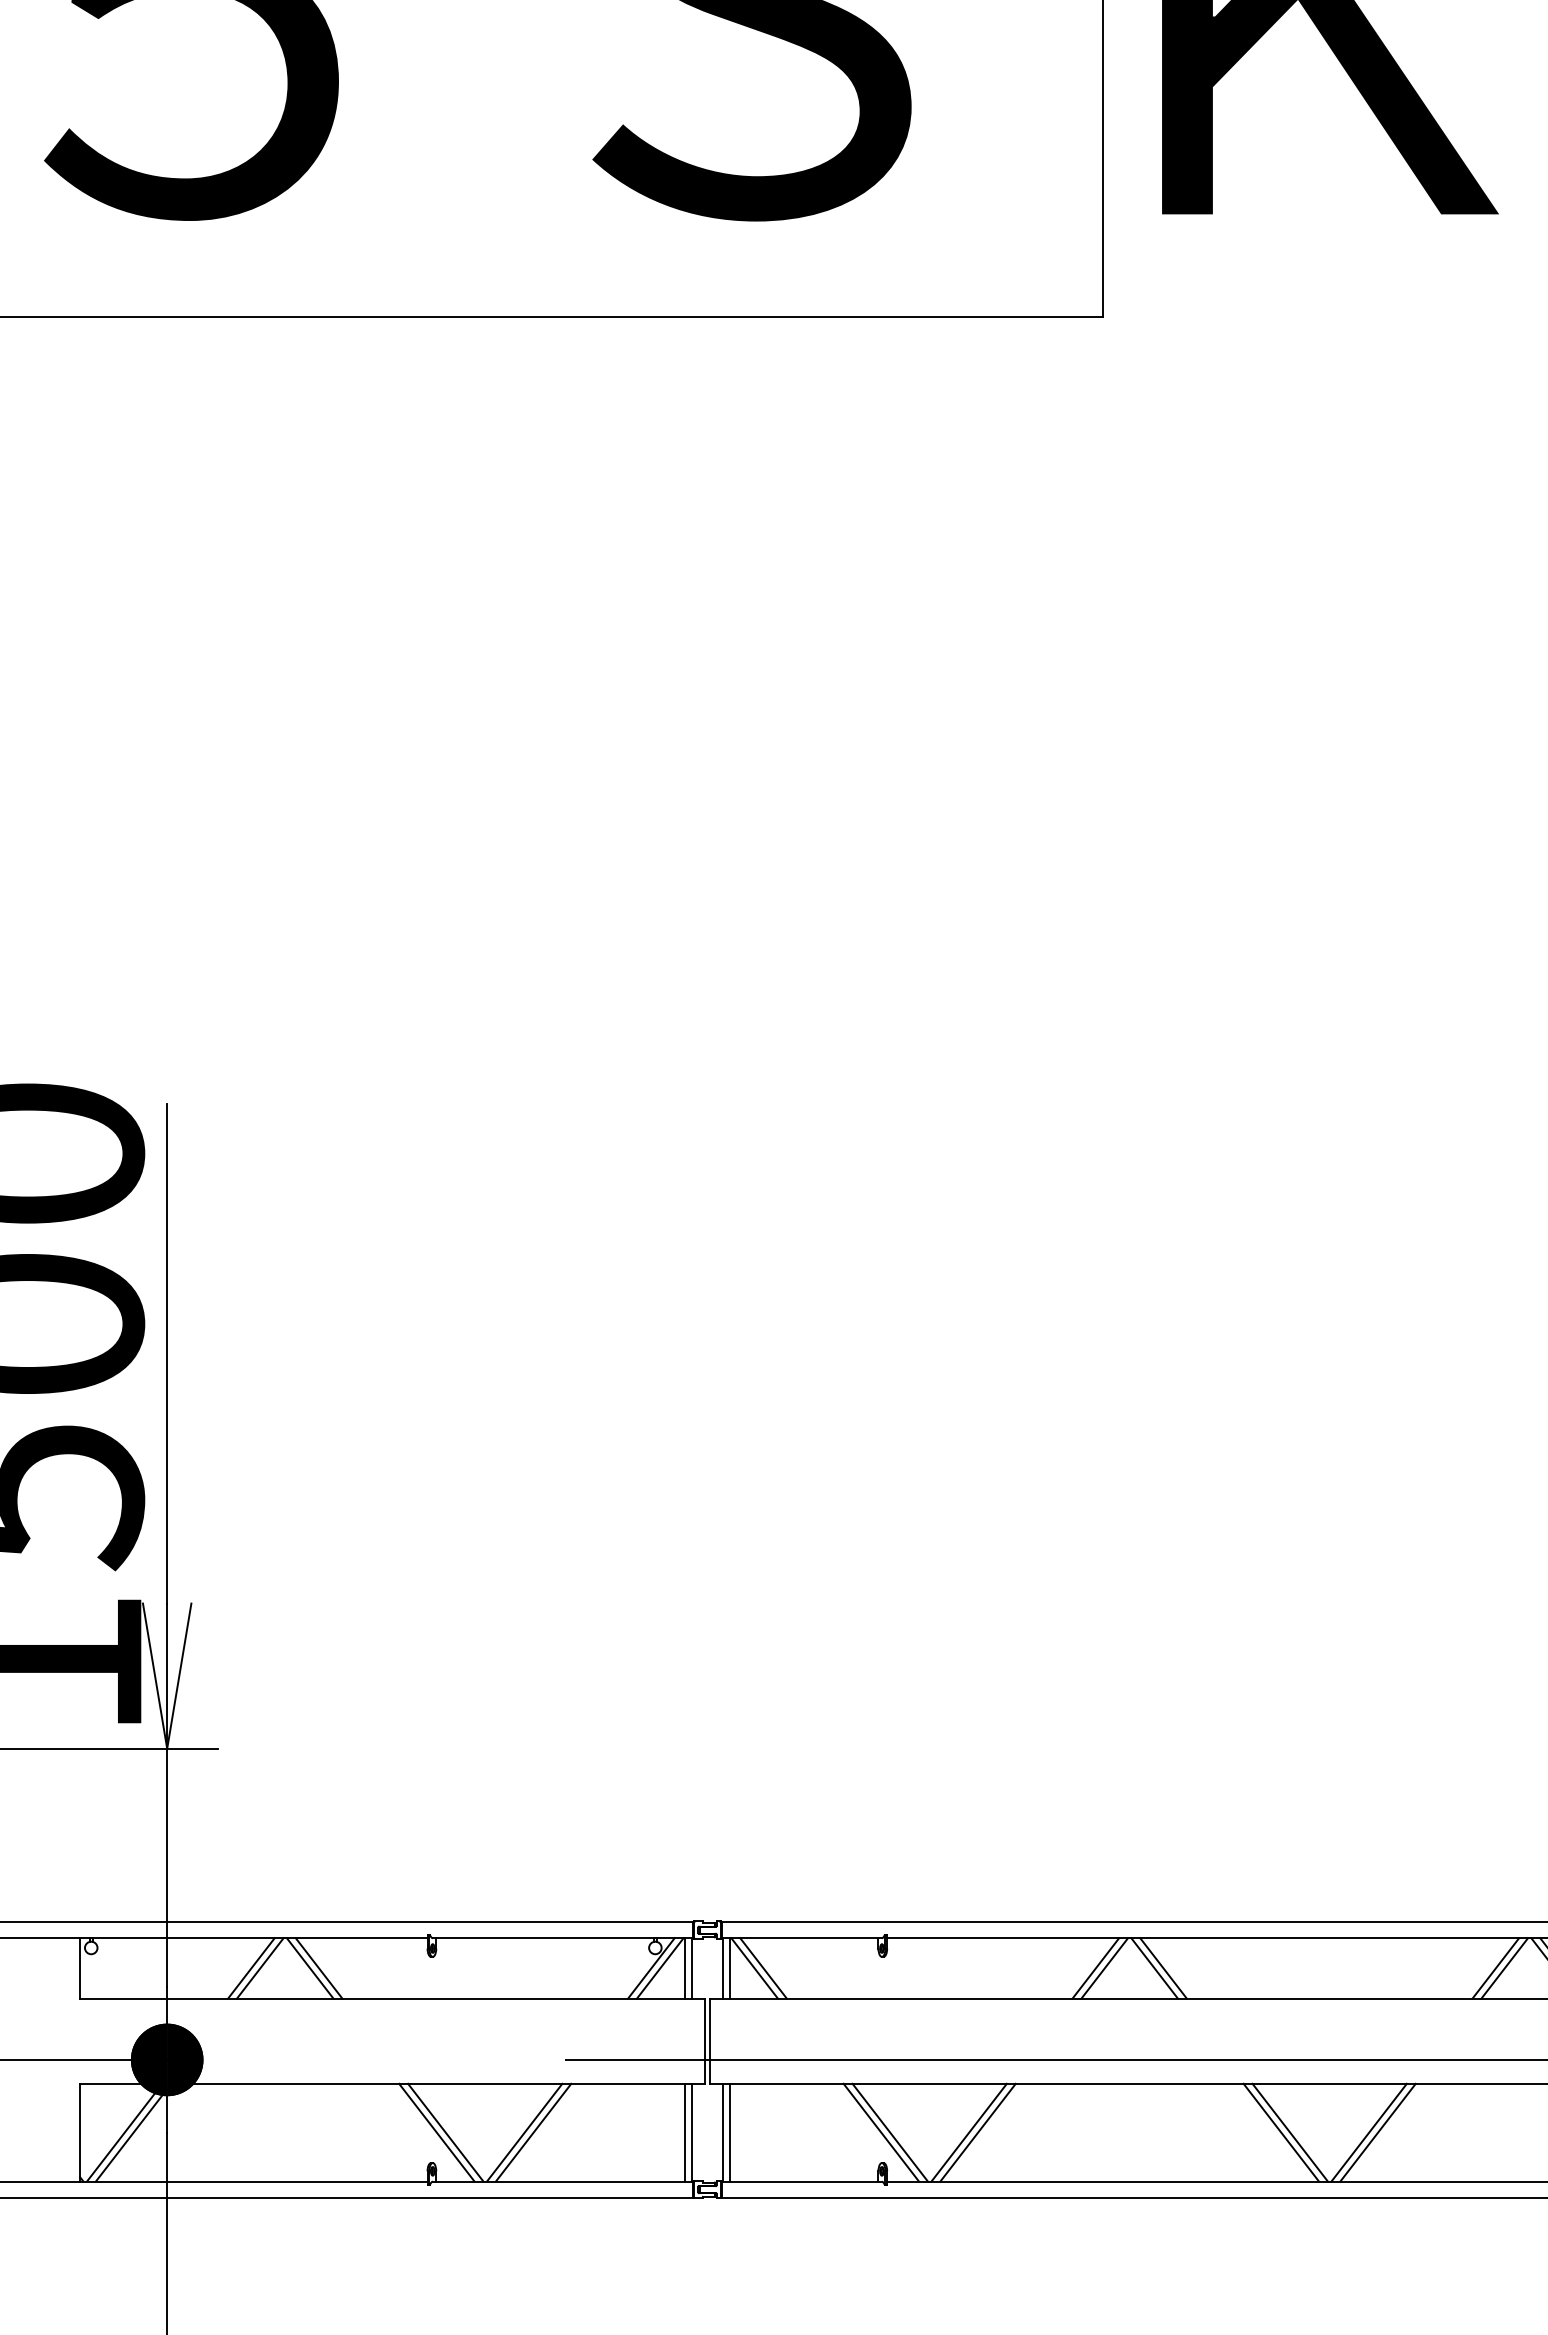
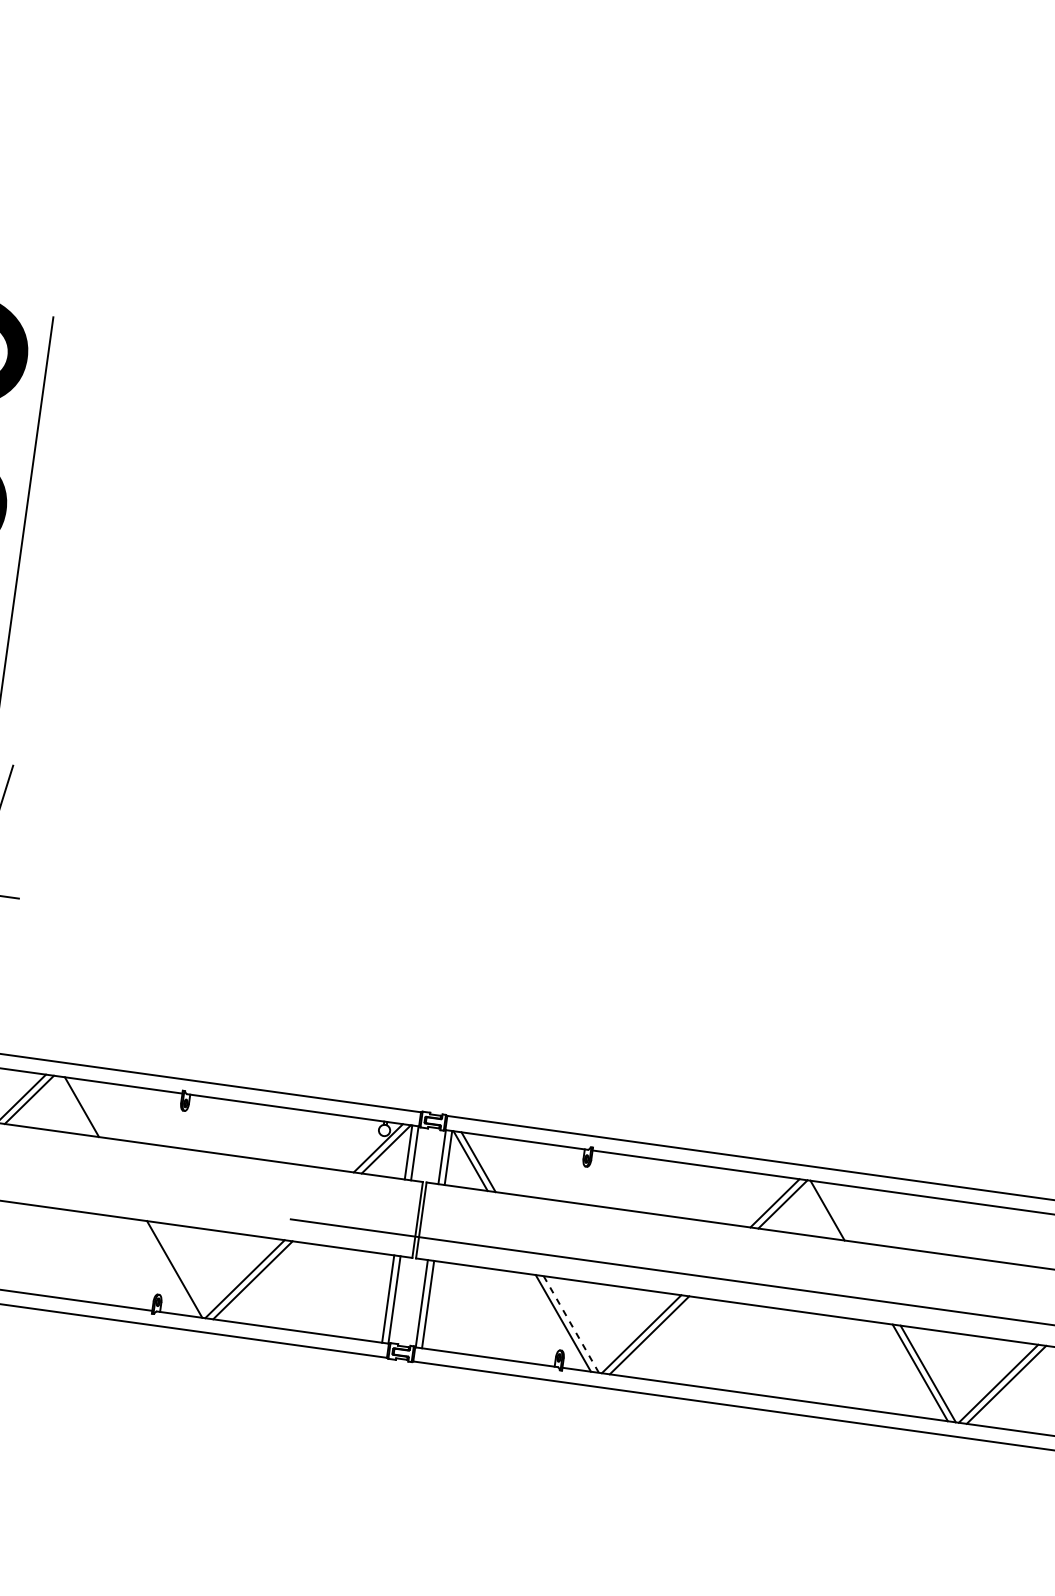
line: (309, 1968) -> (73, 1105), removed
line: (1163, 1968) -> (835, 1211), removed
line: (436, 2132) -> (166, 1268), removed
line: (890, 2132) -> (571, 1324), solid -> dashed

